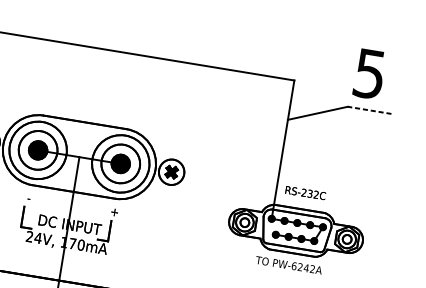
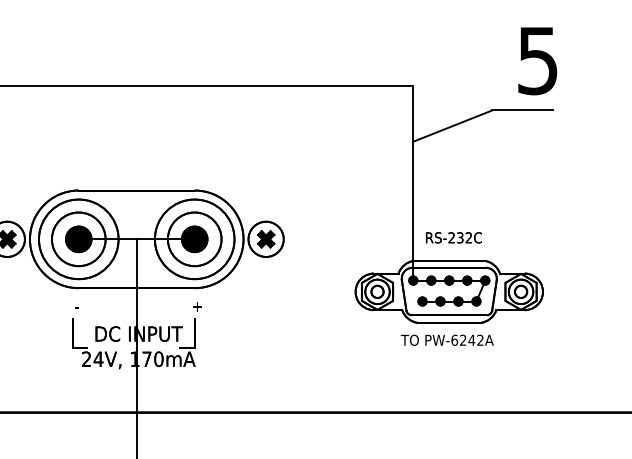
text: (369, 74) -> (537, 61), moved
line: (369, 110) -> (522, 110), dashed -> solid

